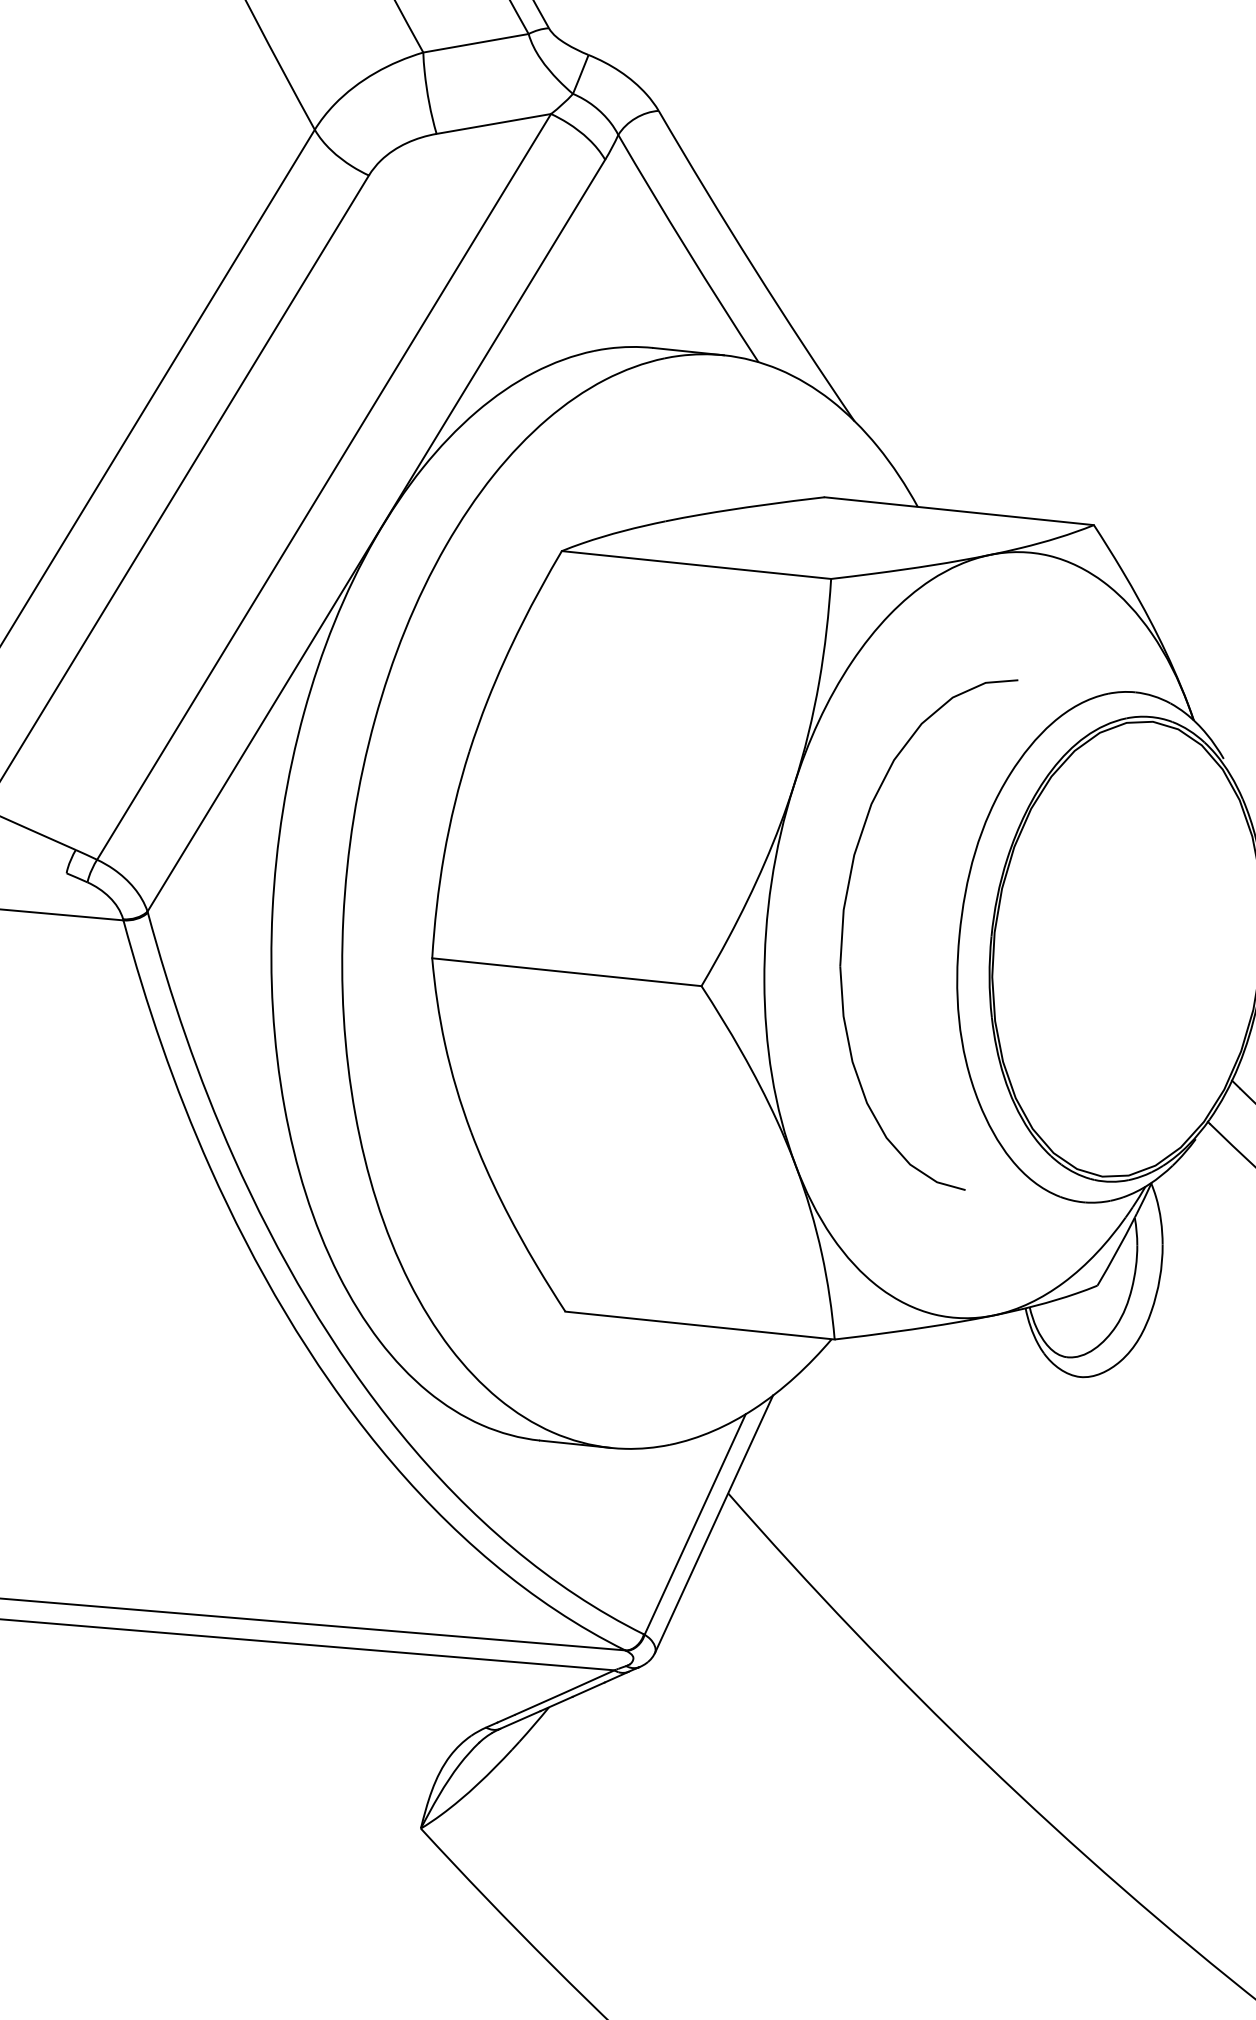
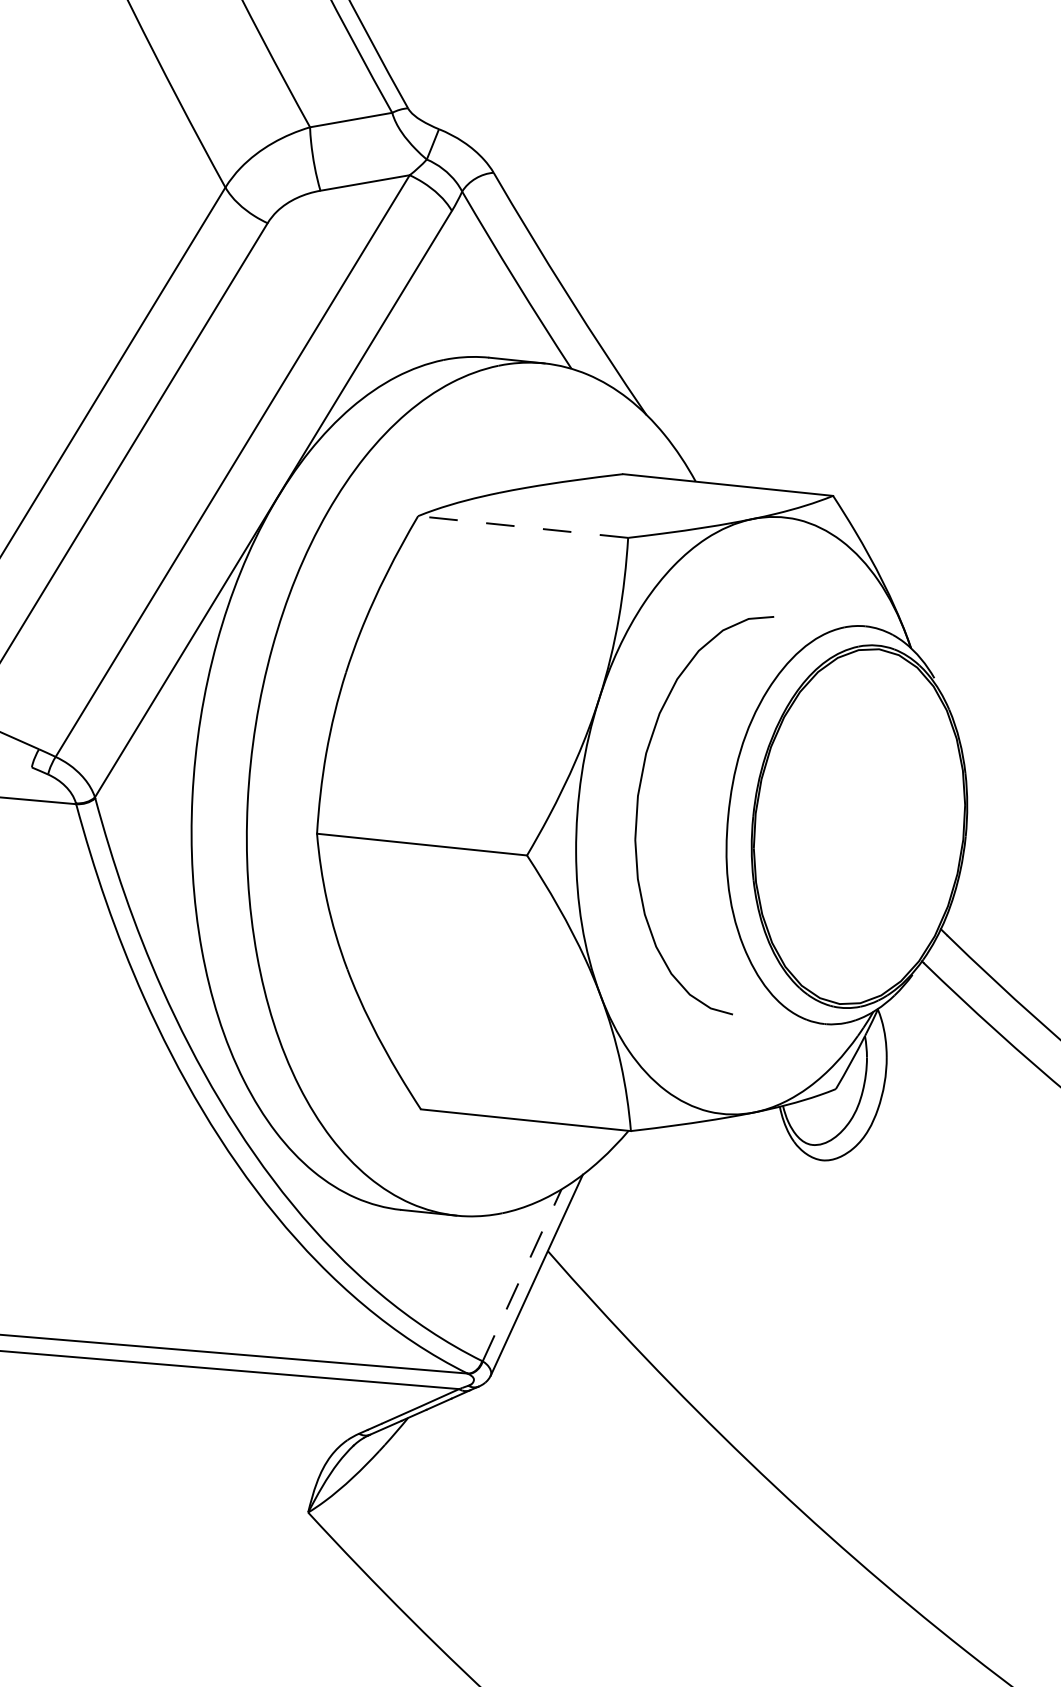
line: (696, 565) -> (523, 527), solid -> dashed
line: (695, 1524) -> (522, 1275), solid -> dashed

